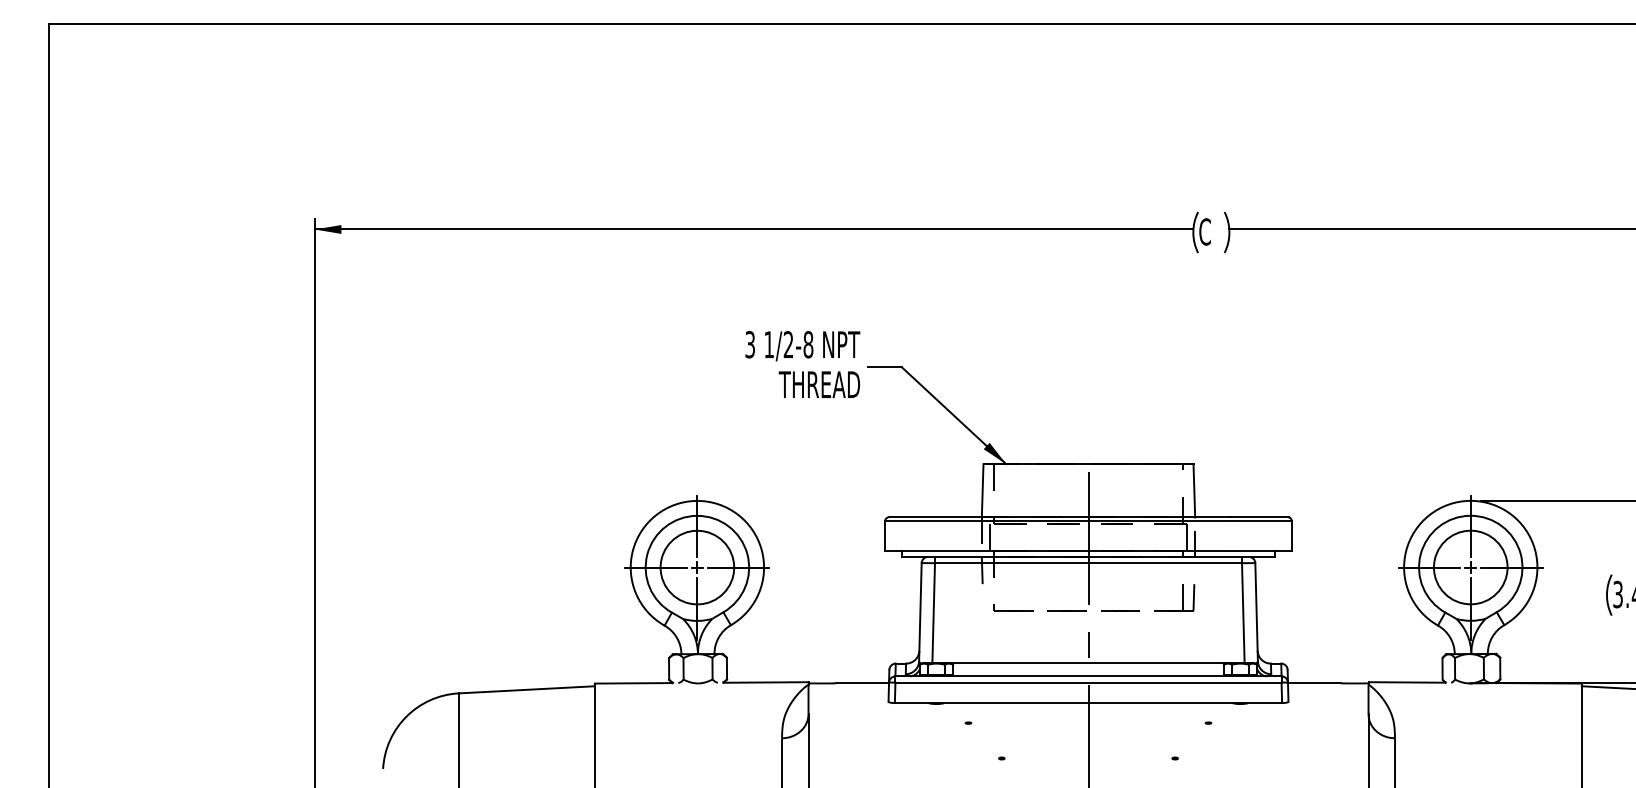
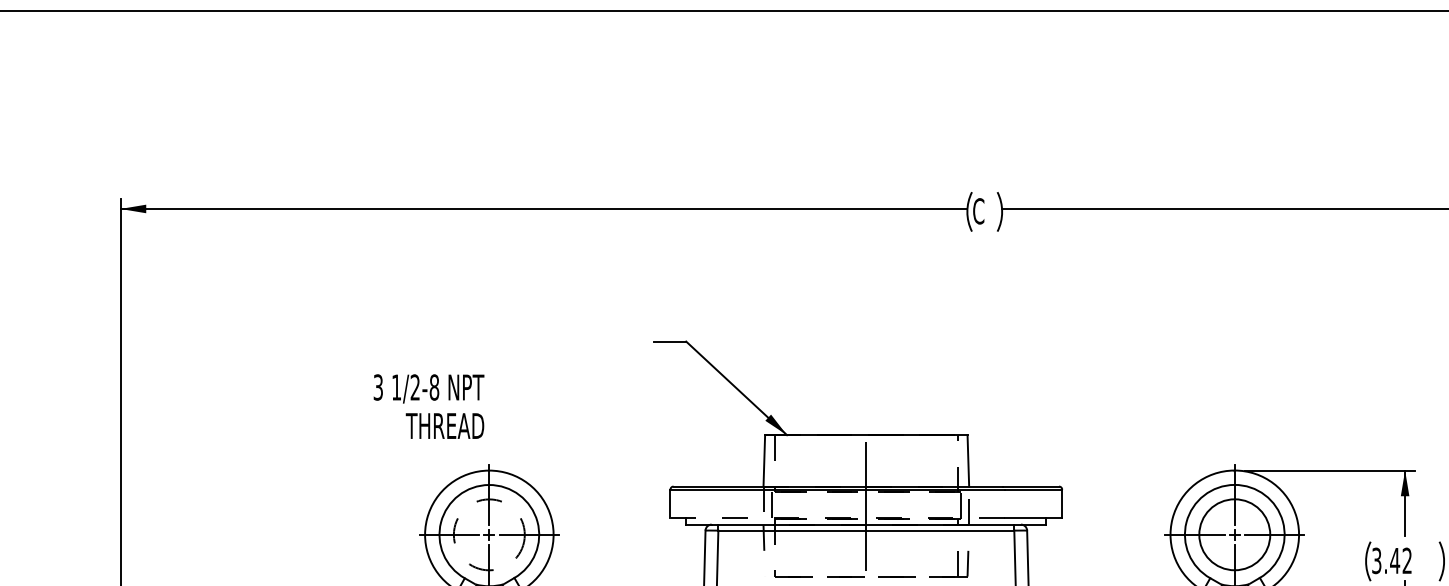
text: (802, 364) -> (428, 406), moved
line: (1058, 550) -> (837, 518), solid -> dashed
circle: (697, 567) -> (489, 534), solid -> dashed

